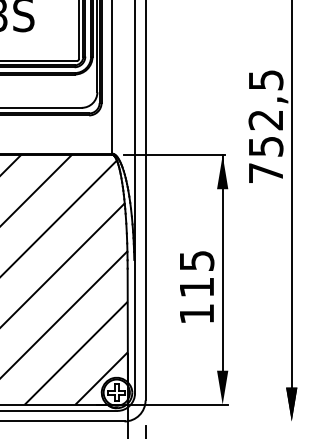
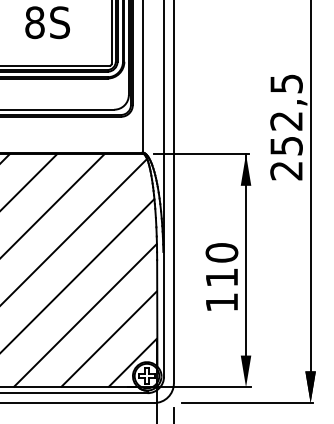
text: (265, 172) -> (286, 170), 752,5 -> 252,5
text: (196, 260) -> (221, 252), 115 -> 110
line: (224, 421) -> (247, 403), added

